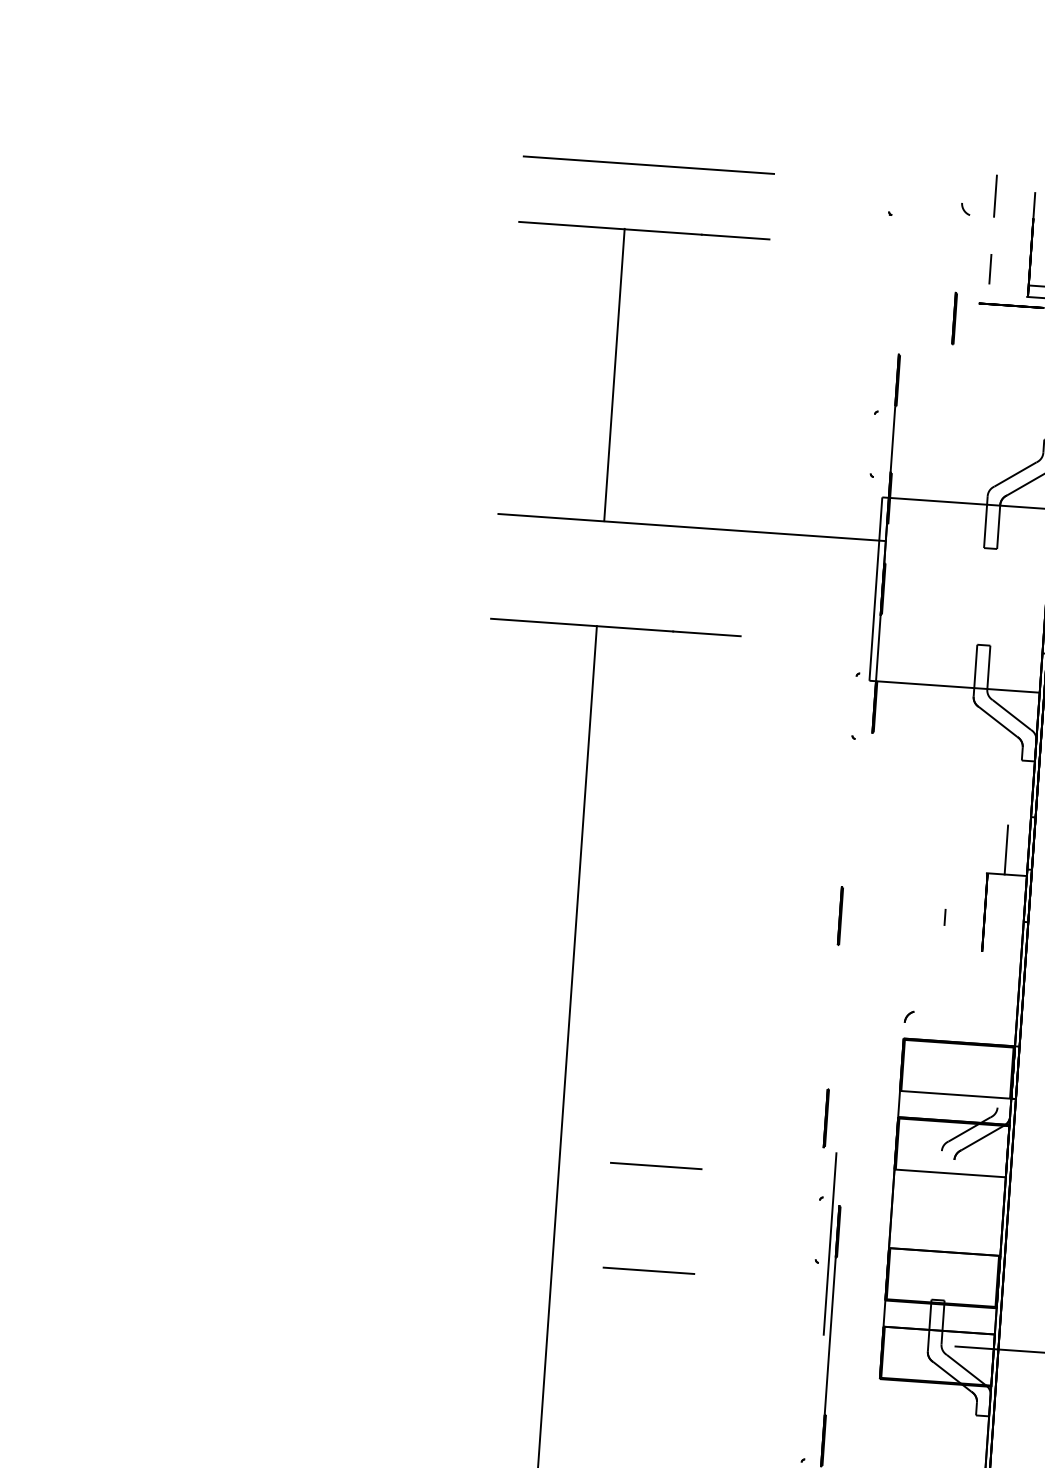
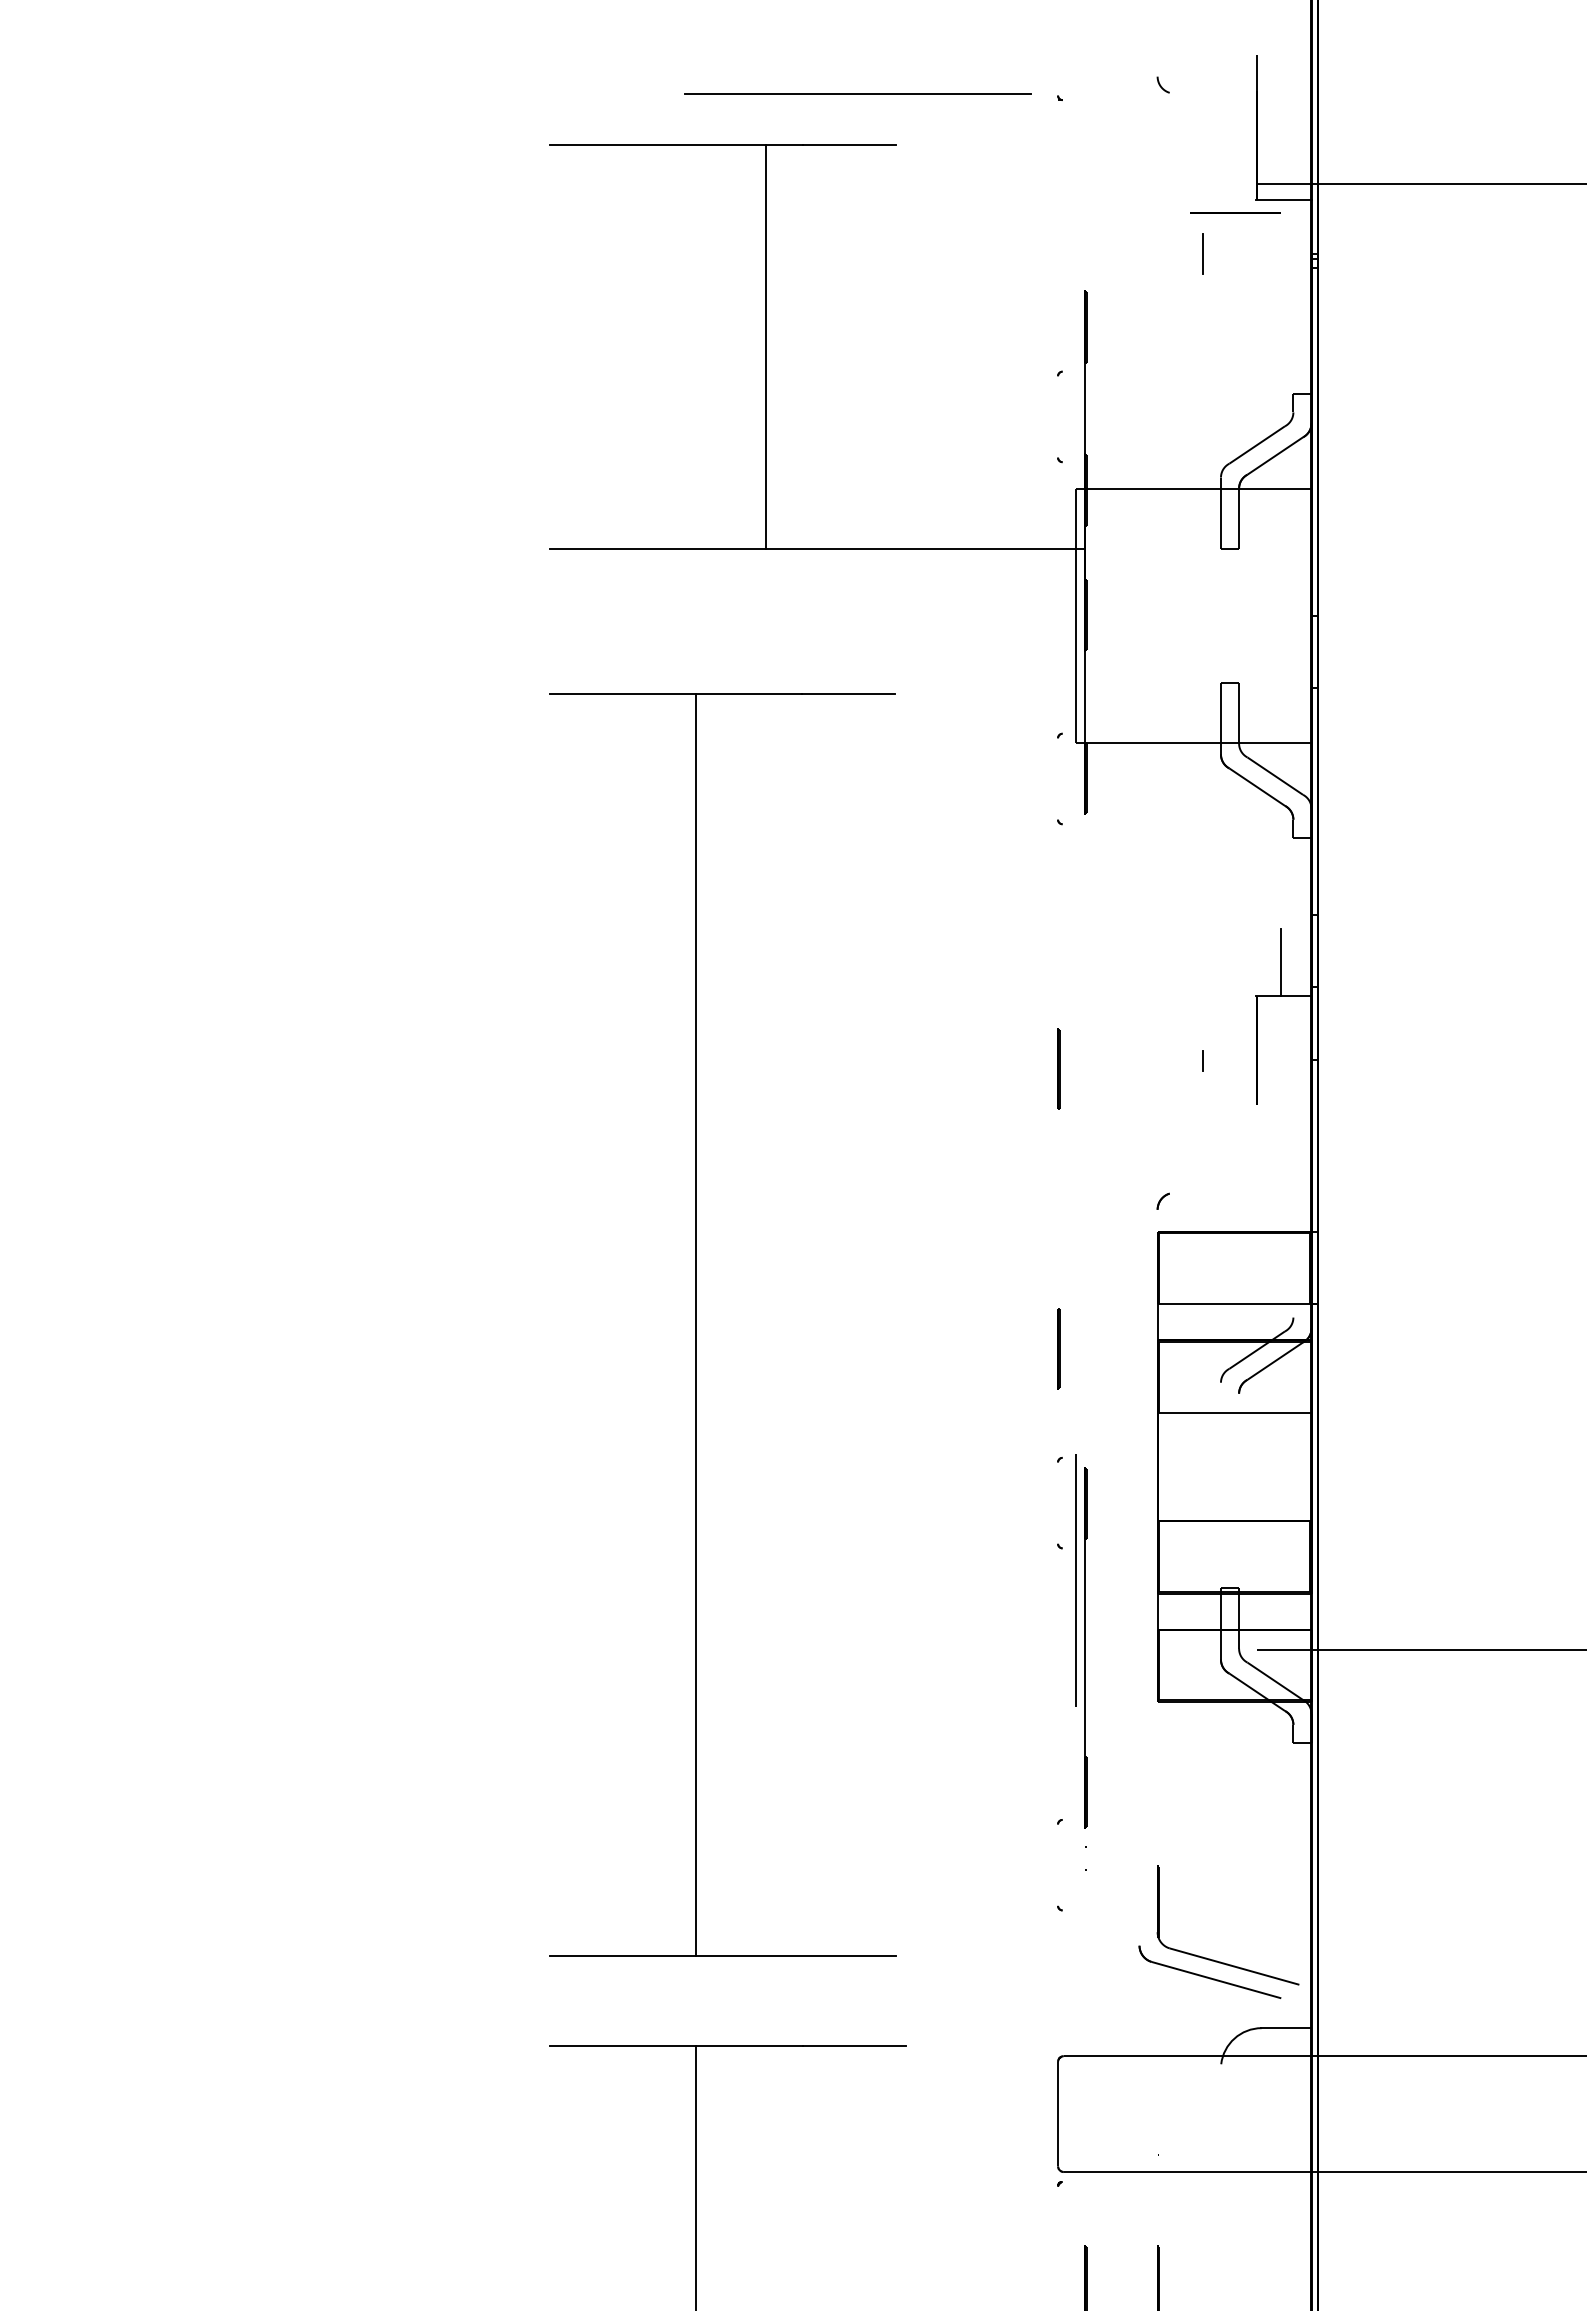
line: (648, 164) -> (857, 93), moved
line: (995, 195) -> (1202, 63), removed
line: (990, 268) -> (1202, 253), moved
line: (954, 318) -> (1158, 236), removed
line: (614, 374) -> (766, 346), moved
line: (656, 1165) -> (829, 1430), removed
line: (829, 1244) -> (1075, 1580), moved
line: (648, 1270) -> (829, 1575), removed

